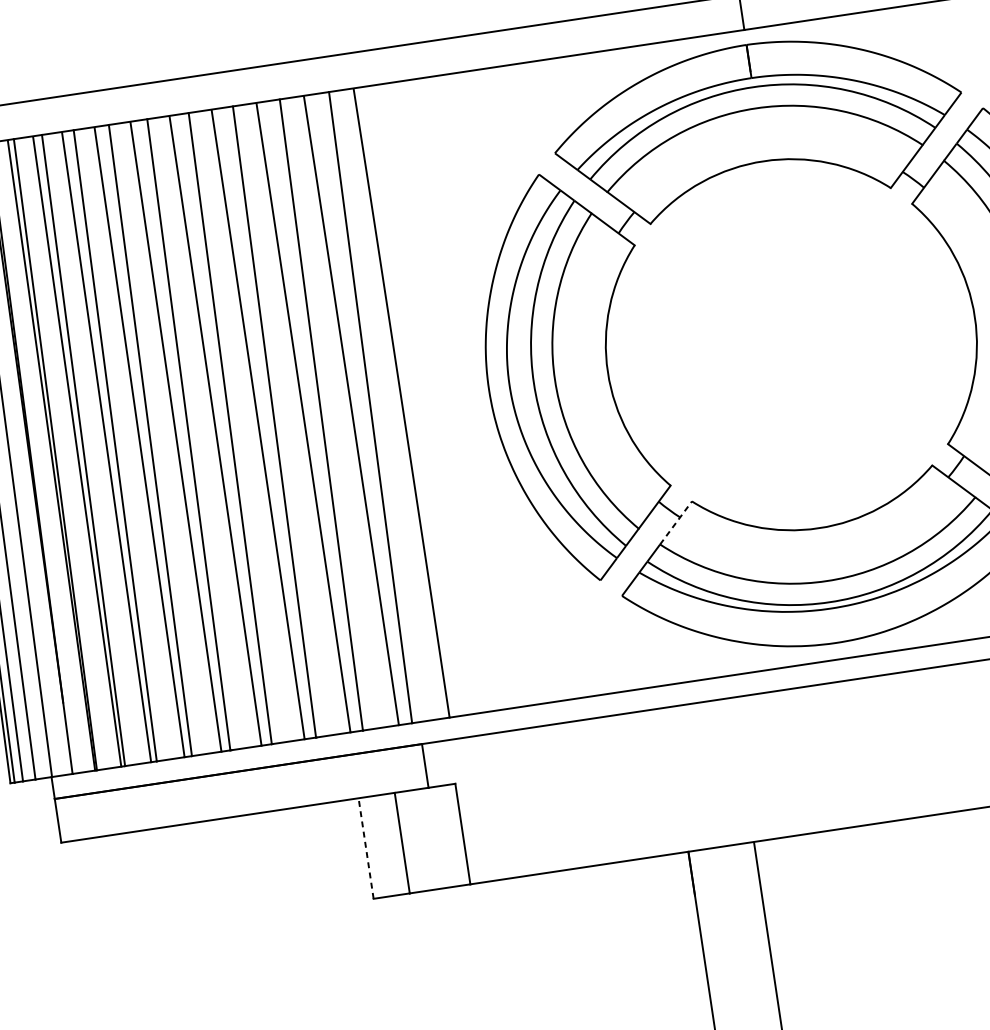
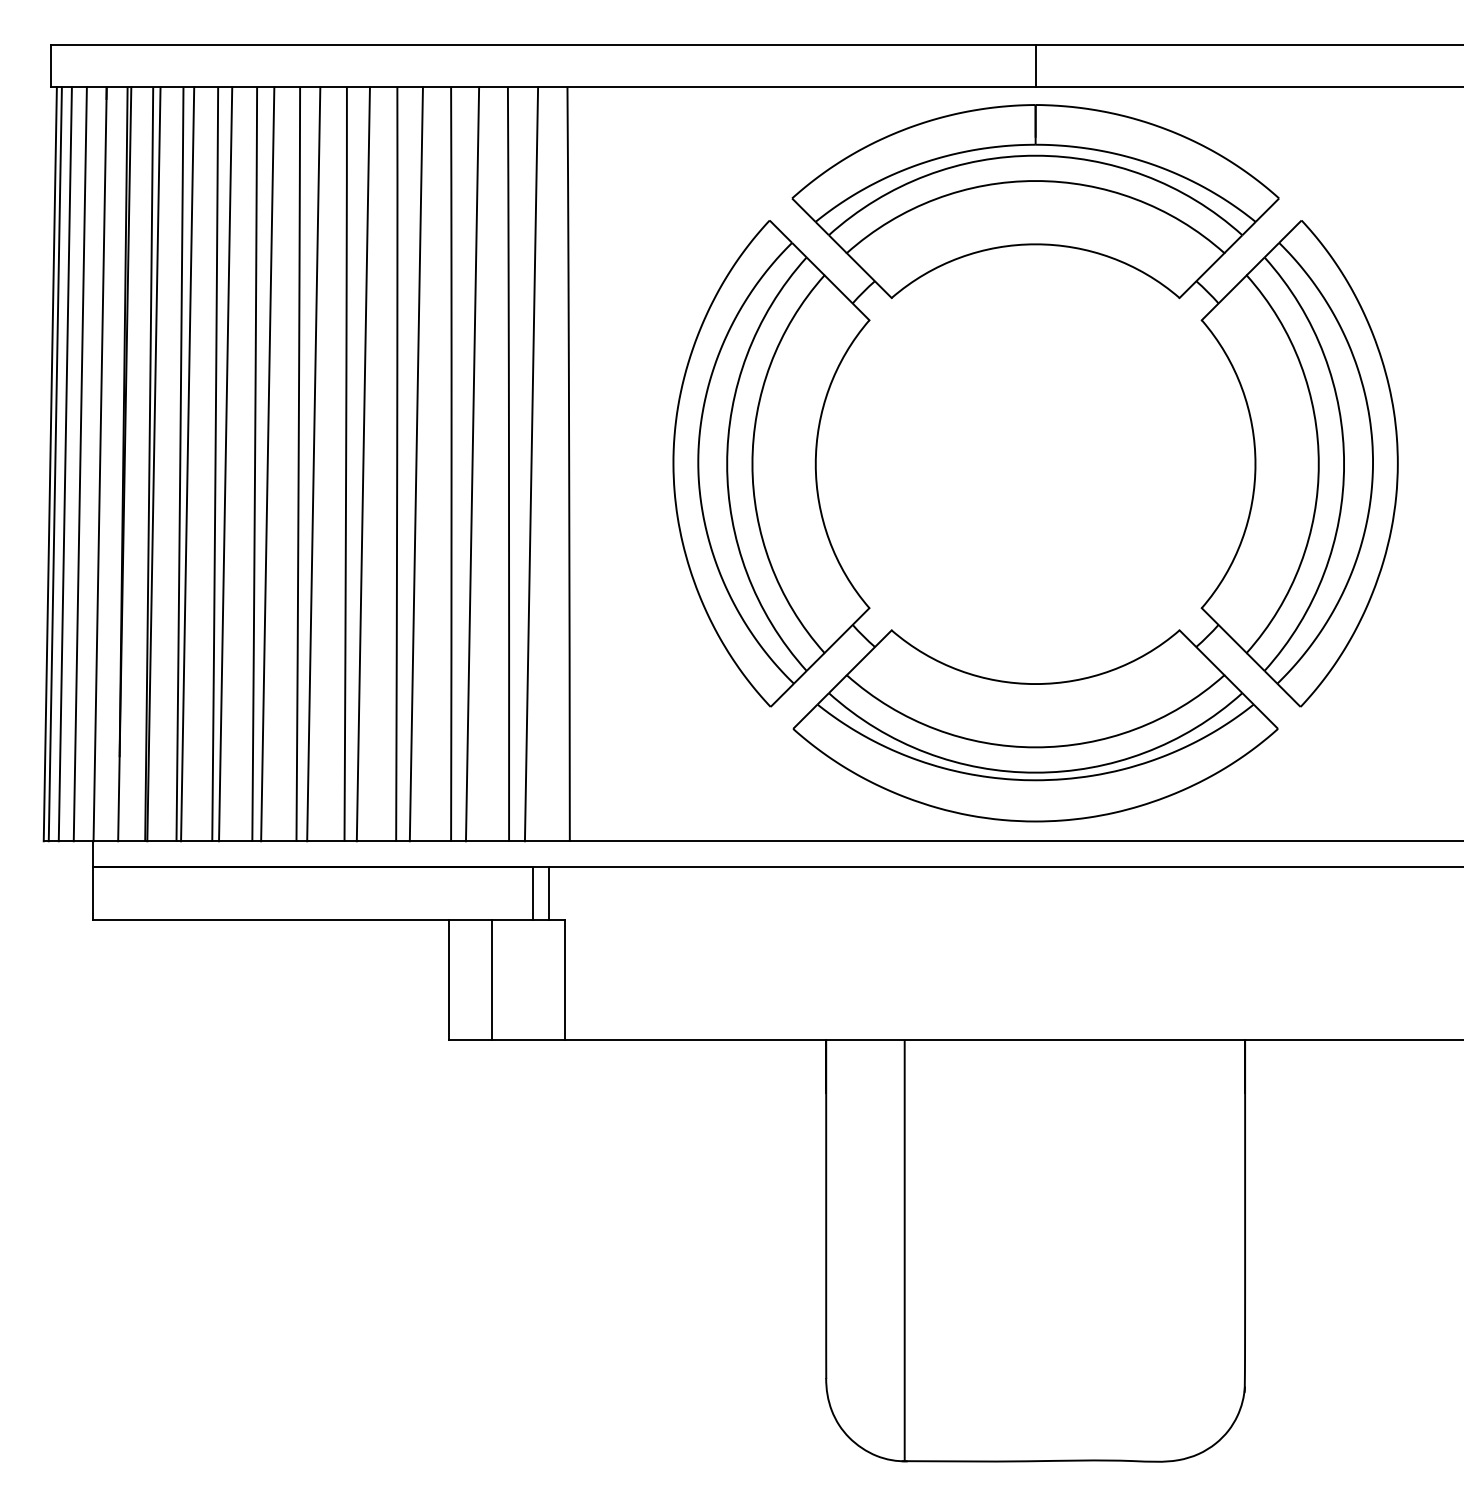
line: (676, 522) -> (869, 652), dashed -> solid
line: (439, 763) -> (549, 893), added
line: (366, 848) -> (449, 979), dashed -> solid

